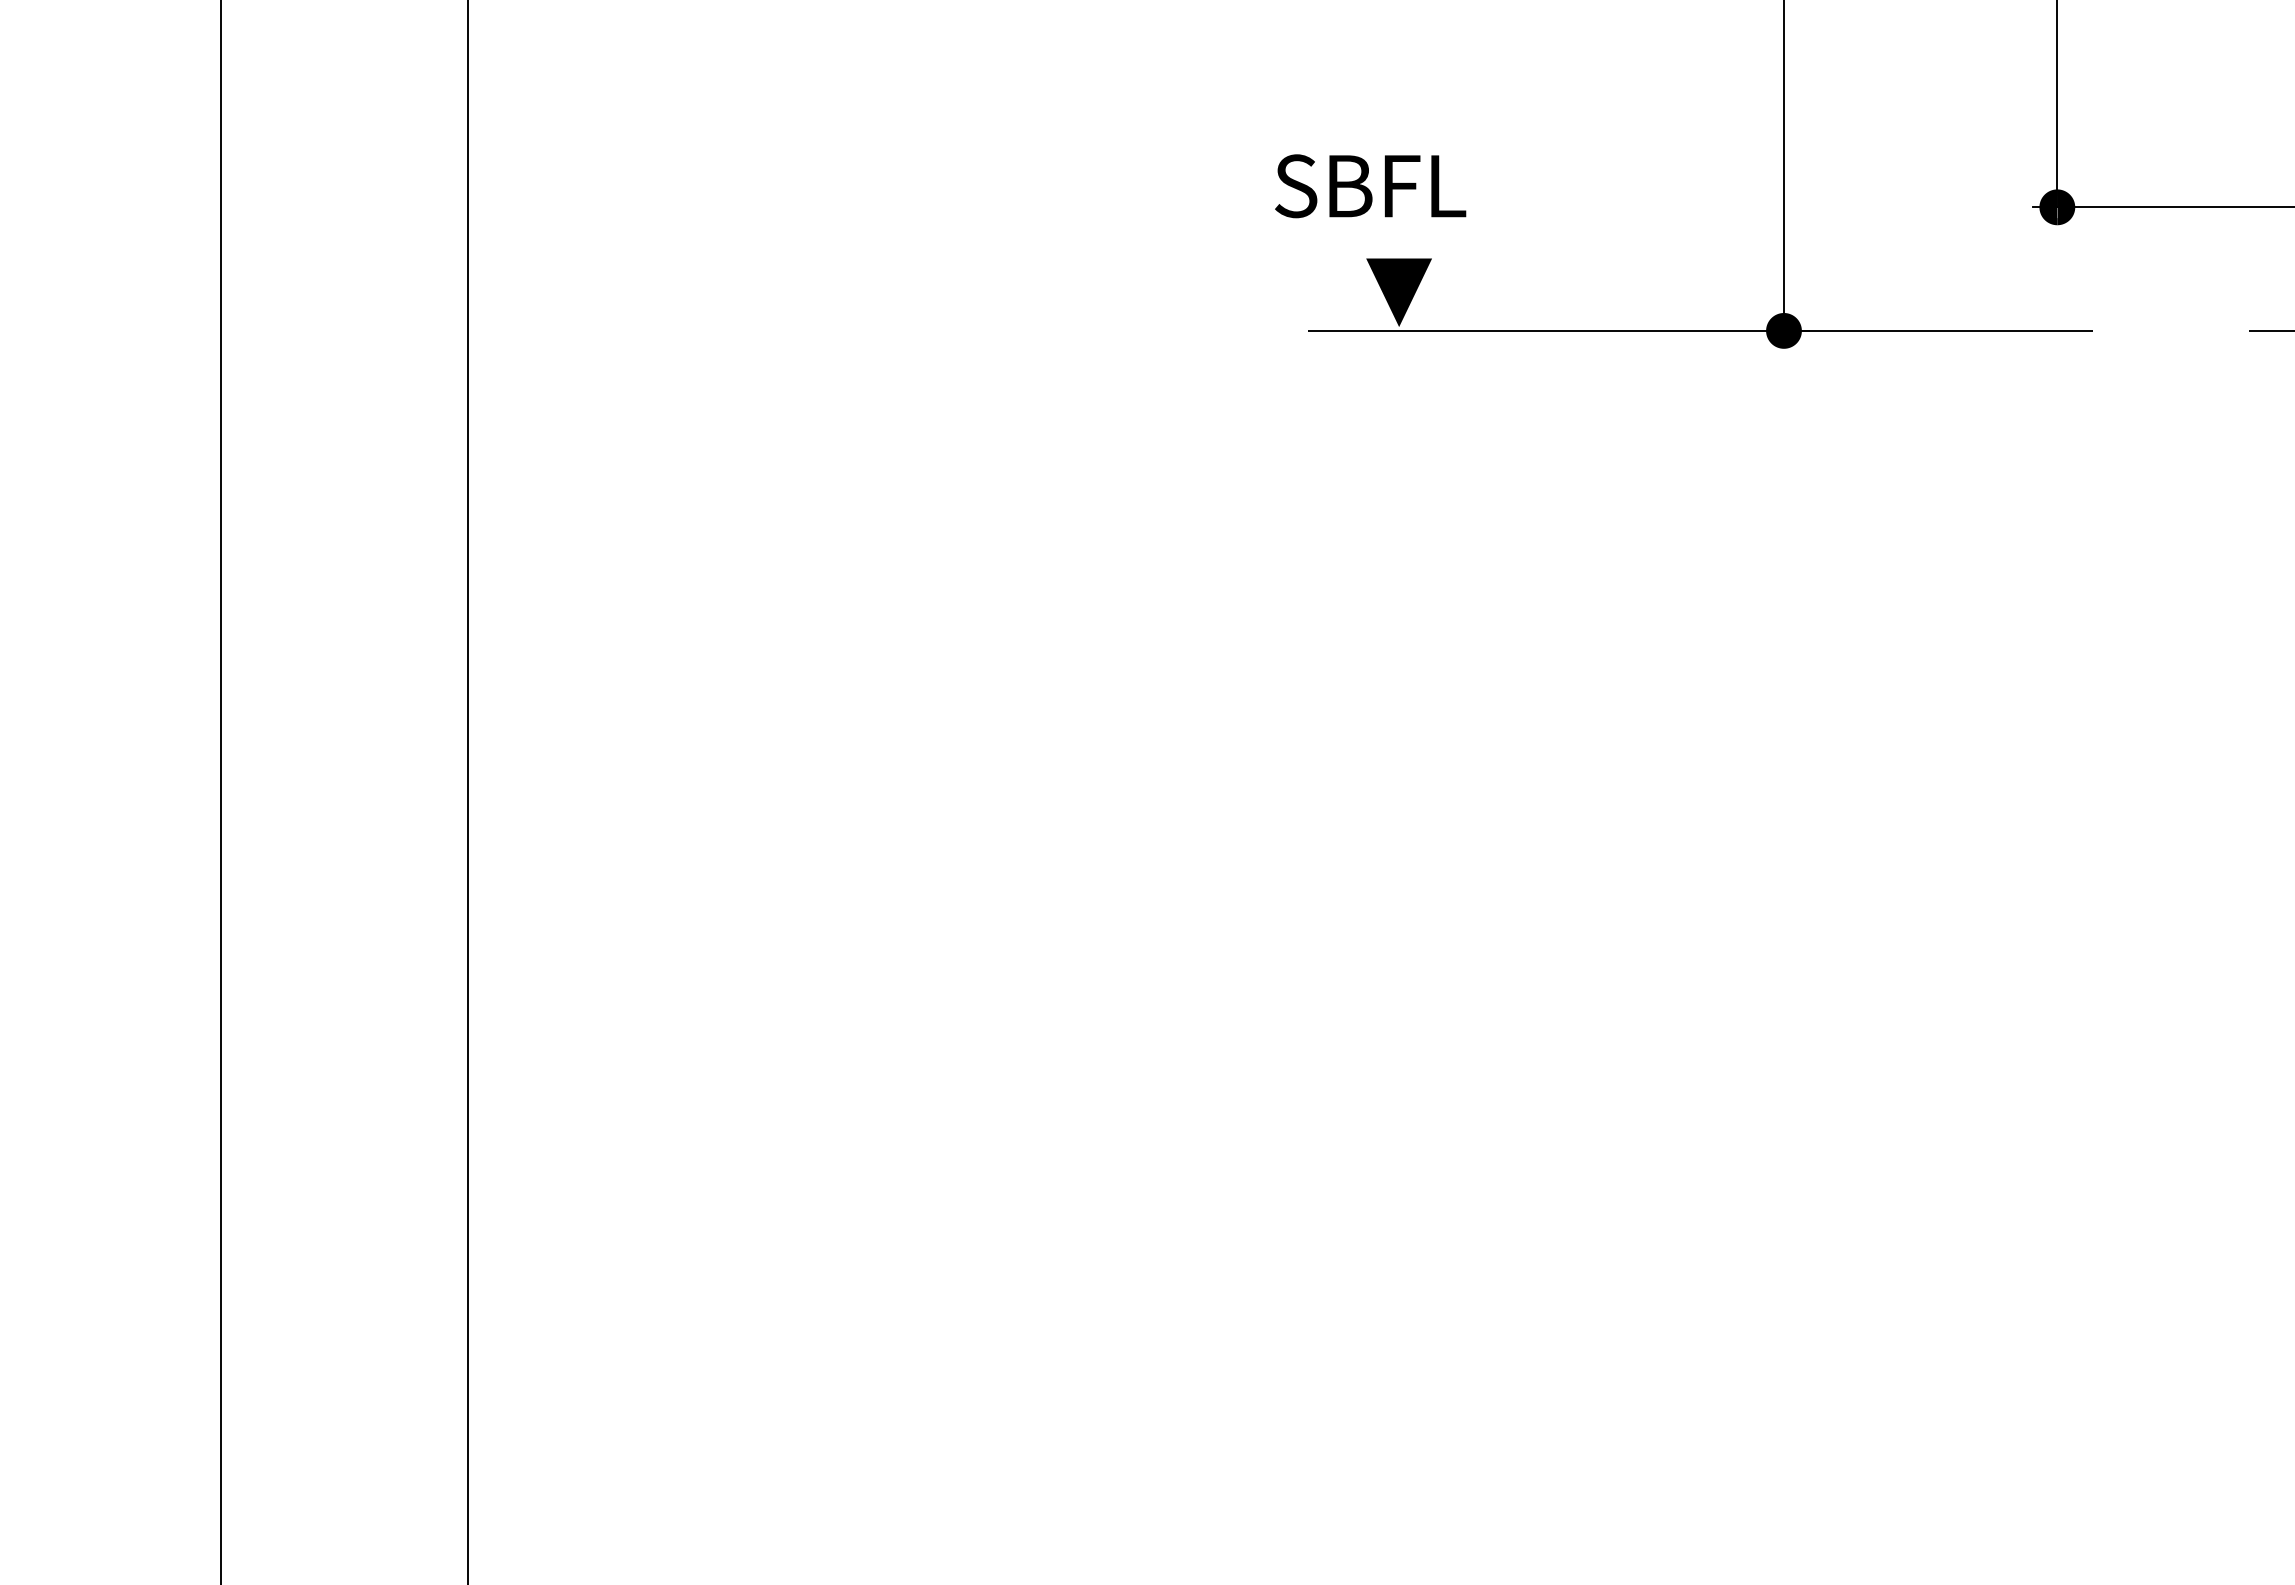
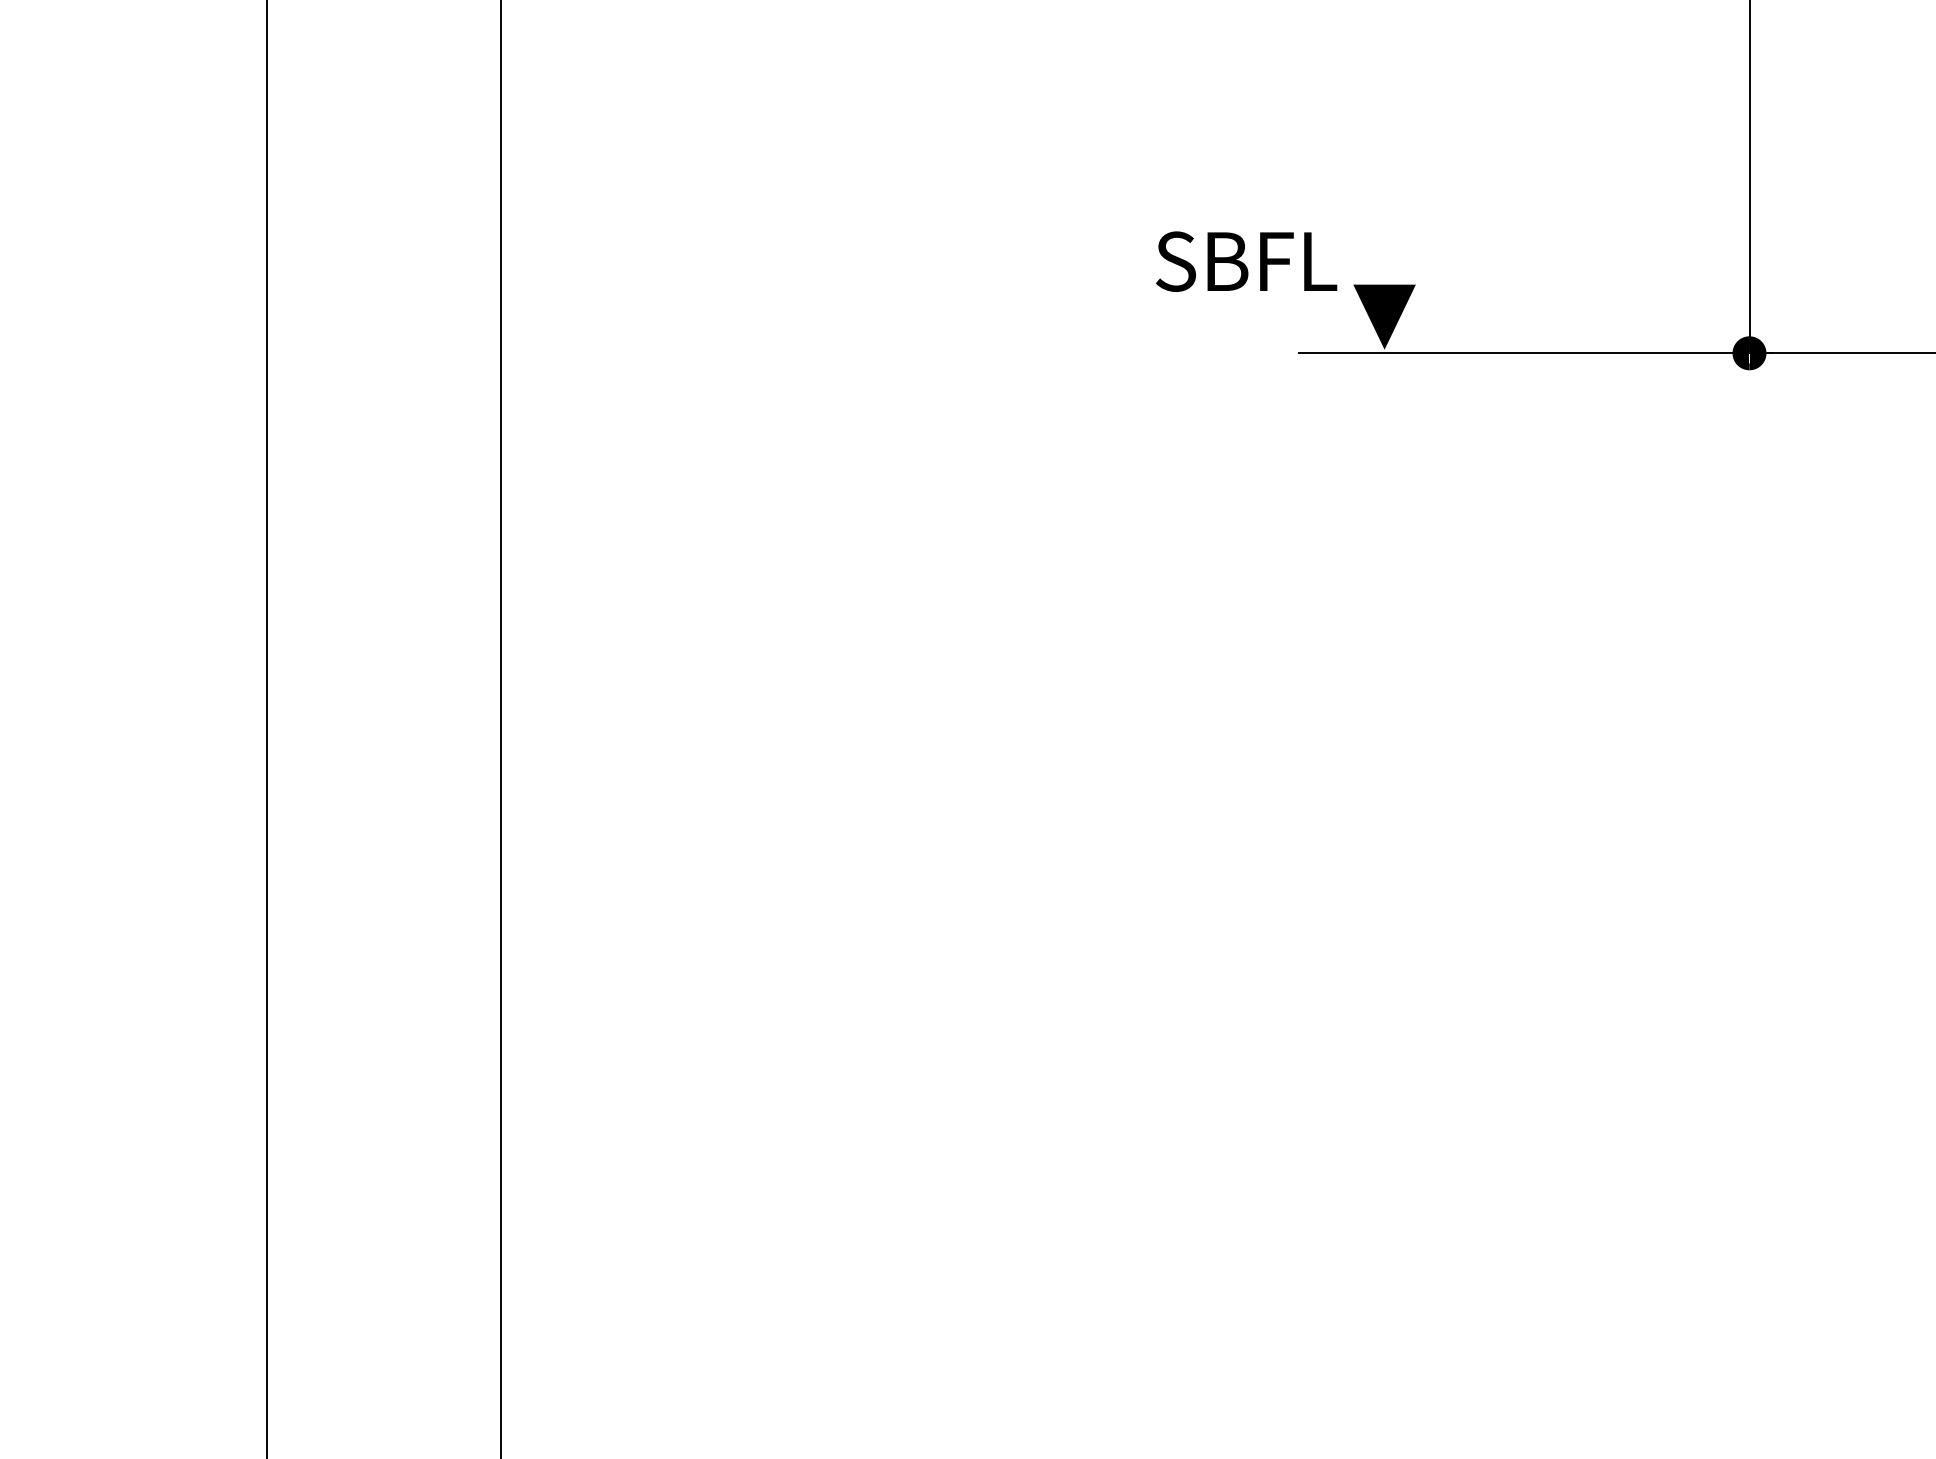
text: (1370, 186) -> (1246, 261), moved

